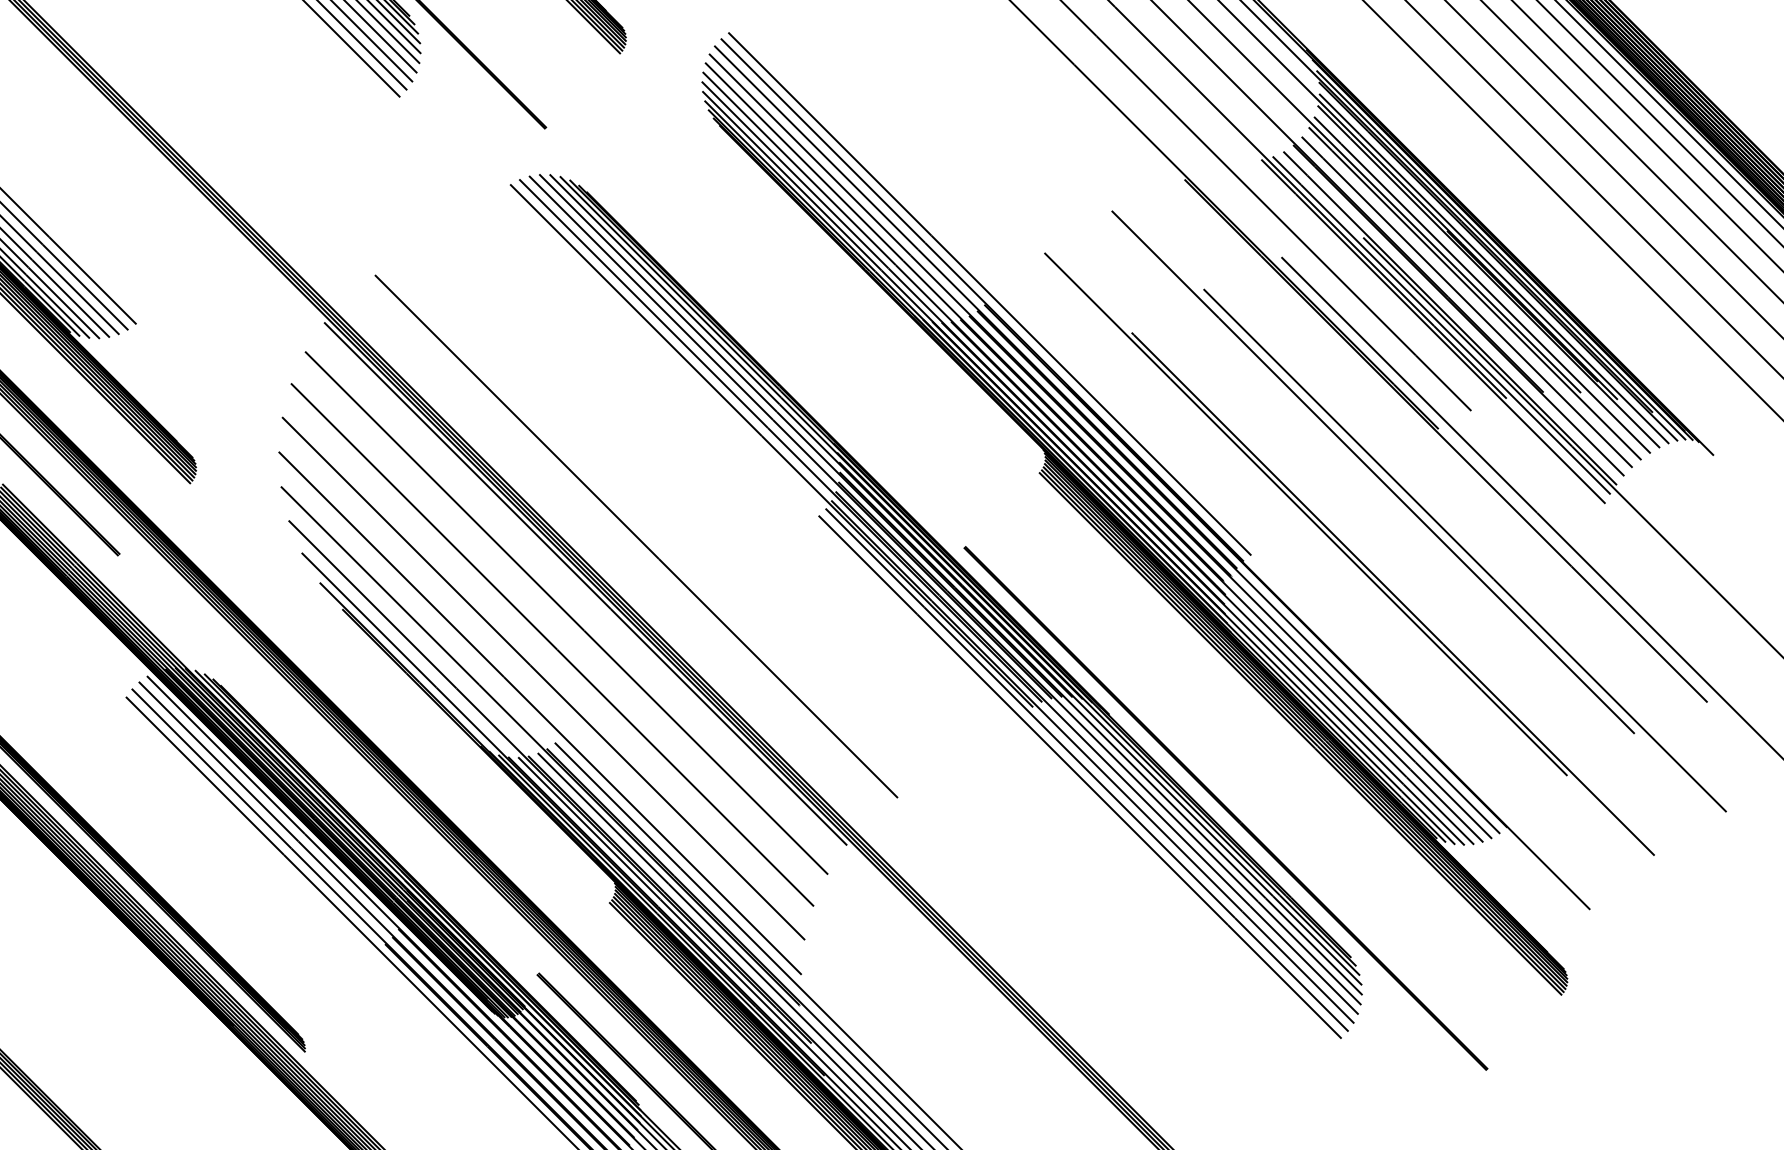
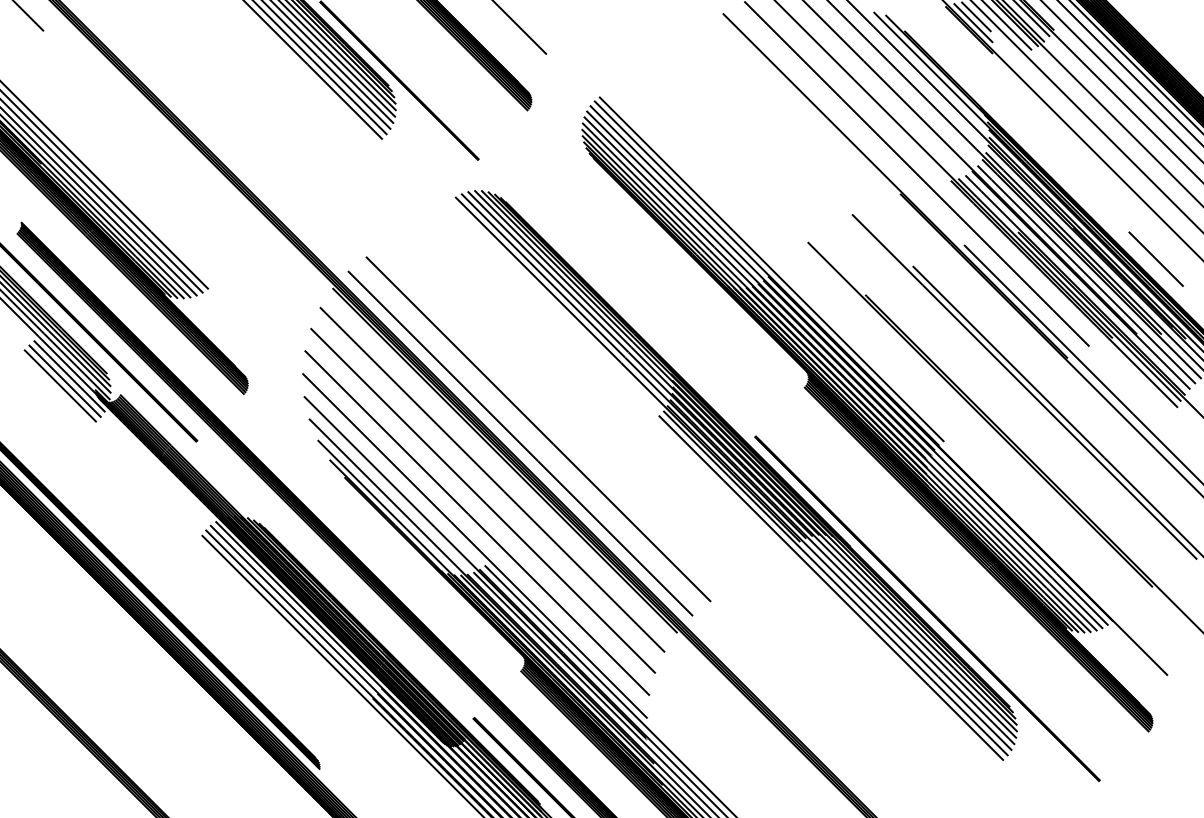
line: (1571, 277) -> (1155, 258), added
line: (609, 557) -> (520, 443), added

